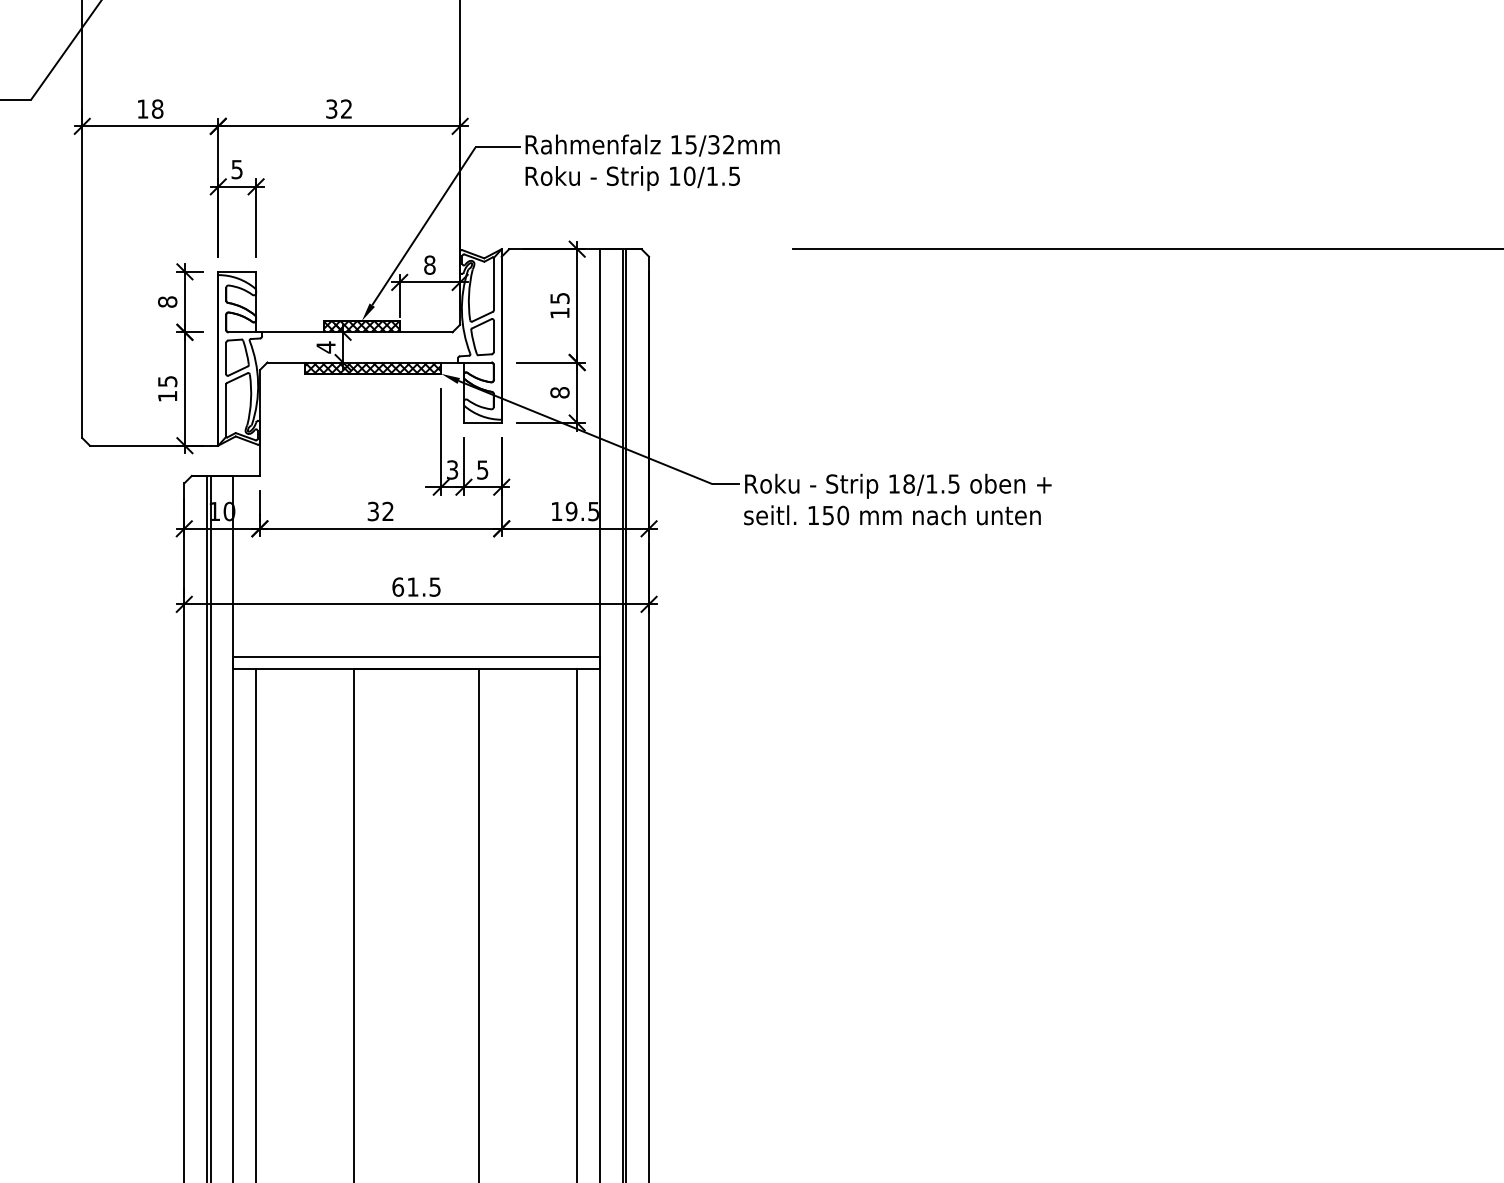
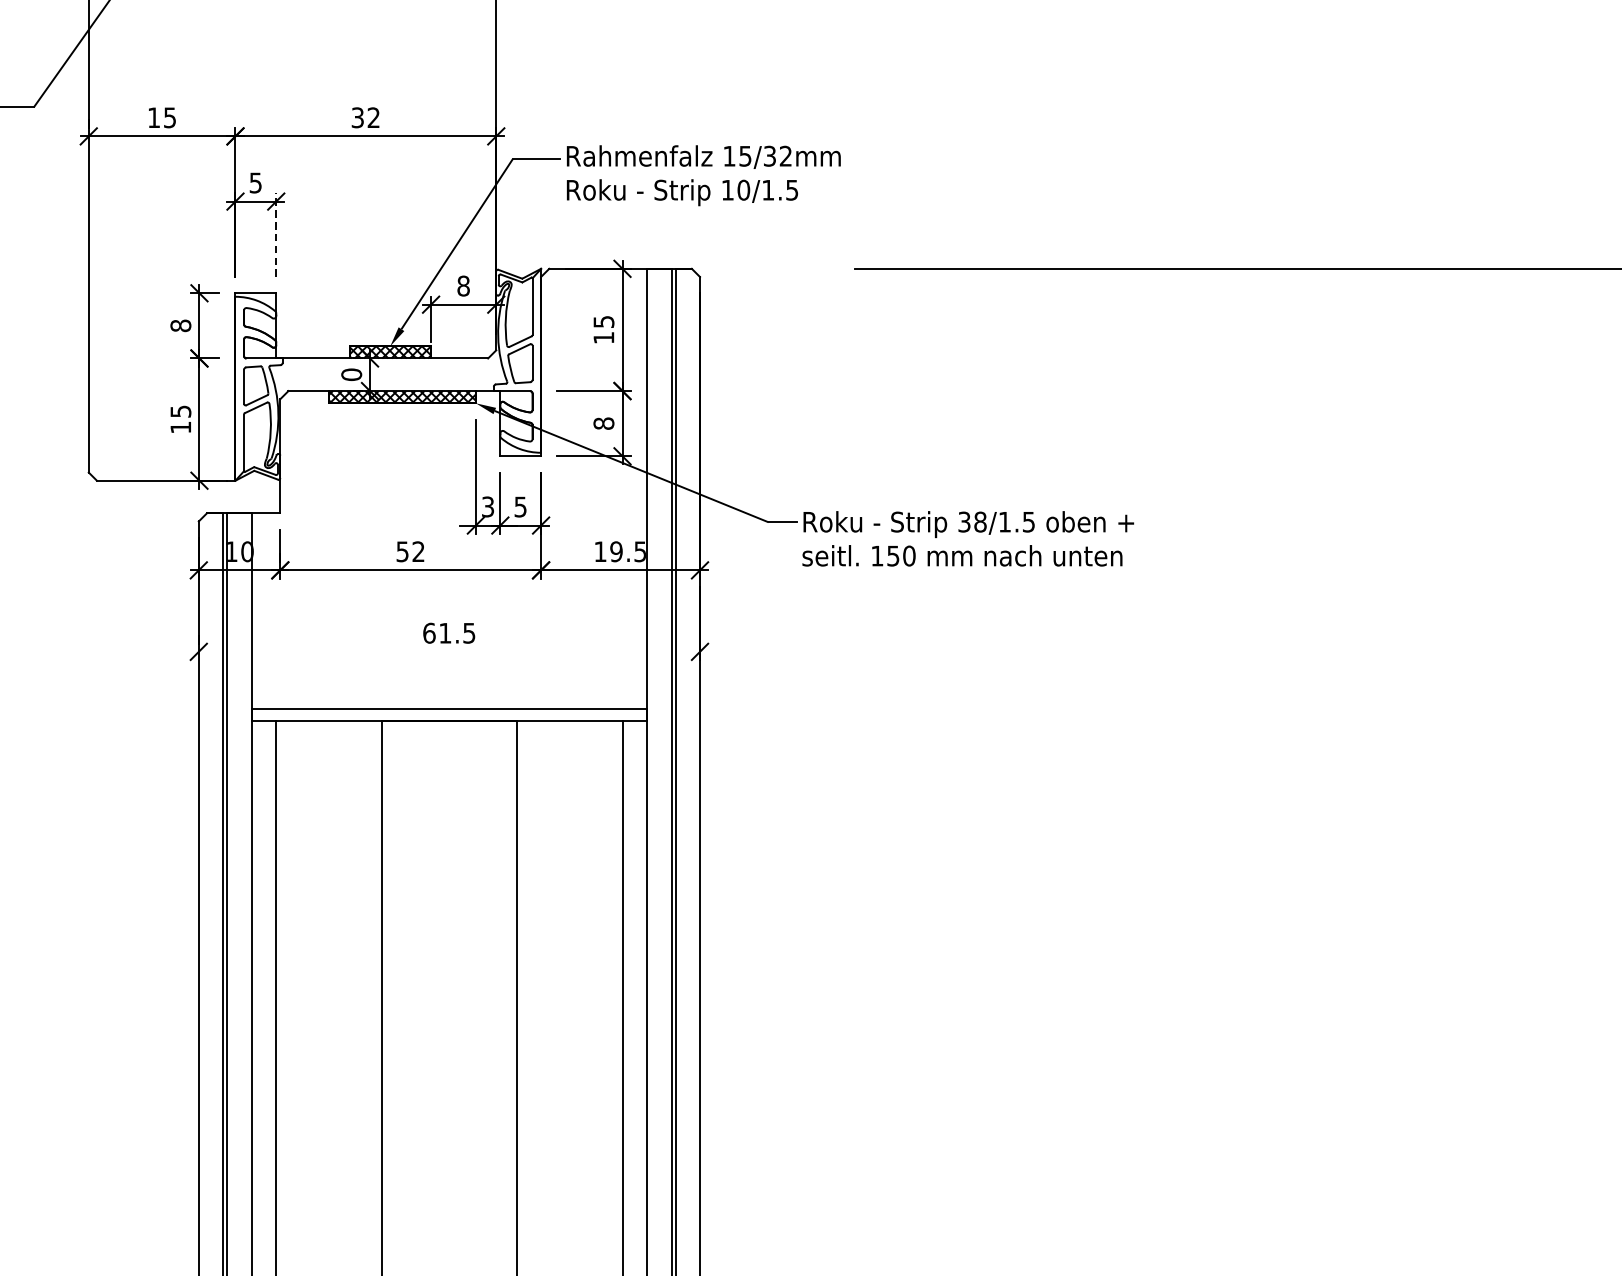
text: (157, 108) -> (169, 117), 18 -> 15
line: (256, 218) -> (276, 235), solid -> dashed
text: (325, 347) -> (351, 374), 4 -> 0
text: (893, 483) -> (963, 521), 18/1.5 -> 38/1.5
text: (373, 510) -> (402, 550), 32 -> 52
line: (416, 604) -> (449, 652), removed

